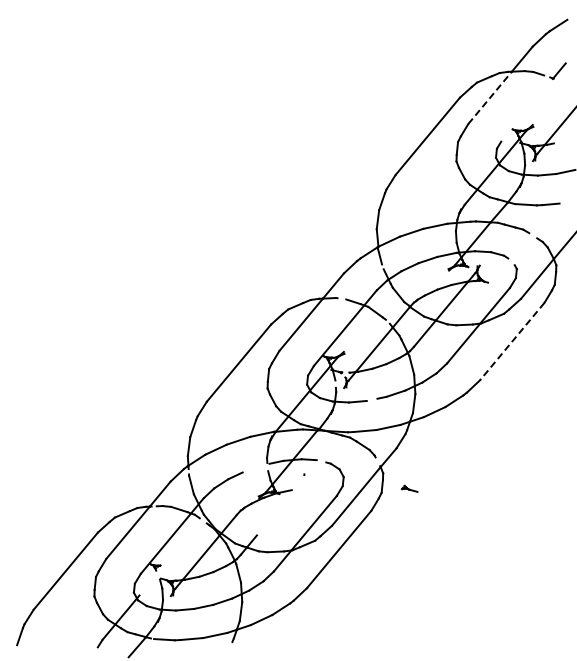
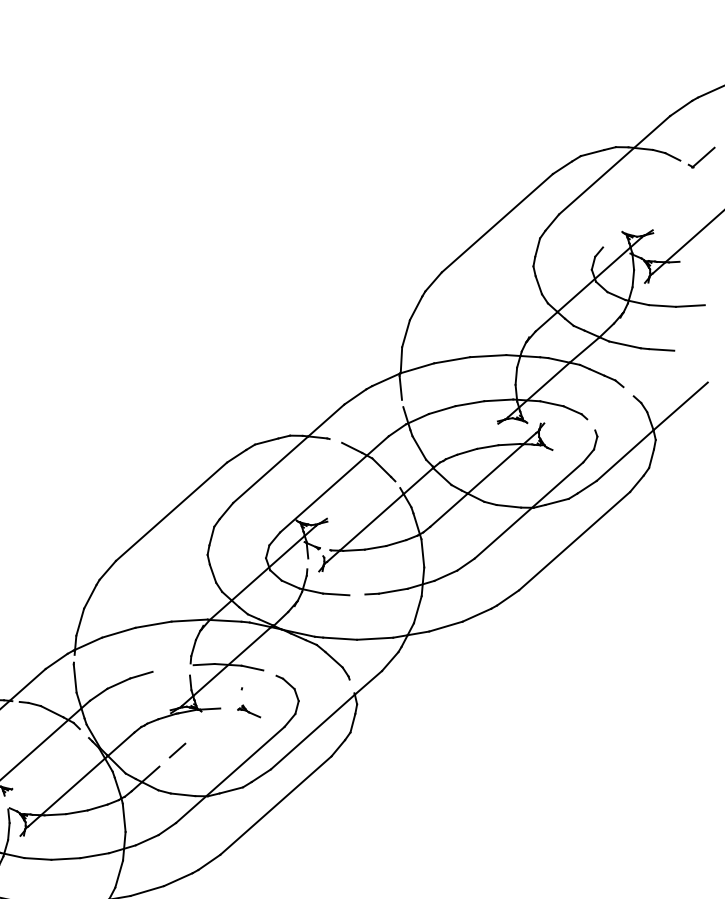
line: (490, 97) -> (597, 180), dashed -> solid
line: (511, 341) -> (573, 540), dashed -> solid
part: (409, 488) -> (249, 710), moved
line: (267, 522) -> (177, 750), added

